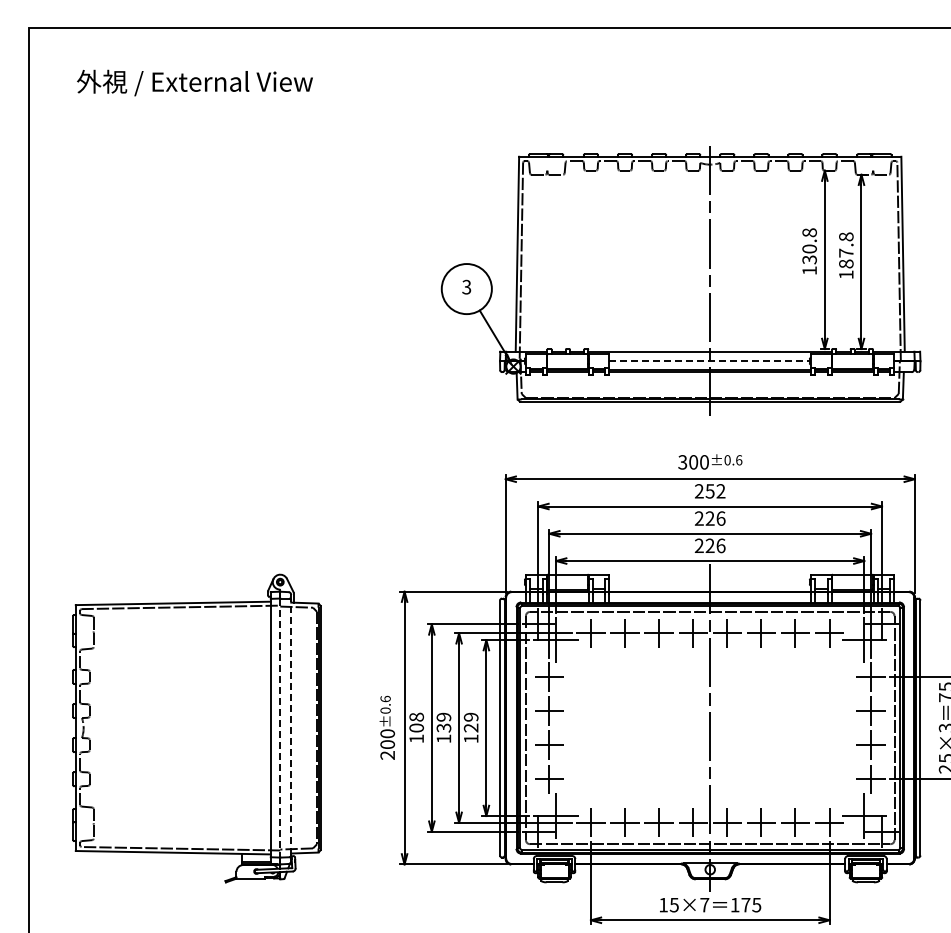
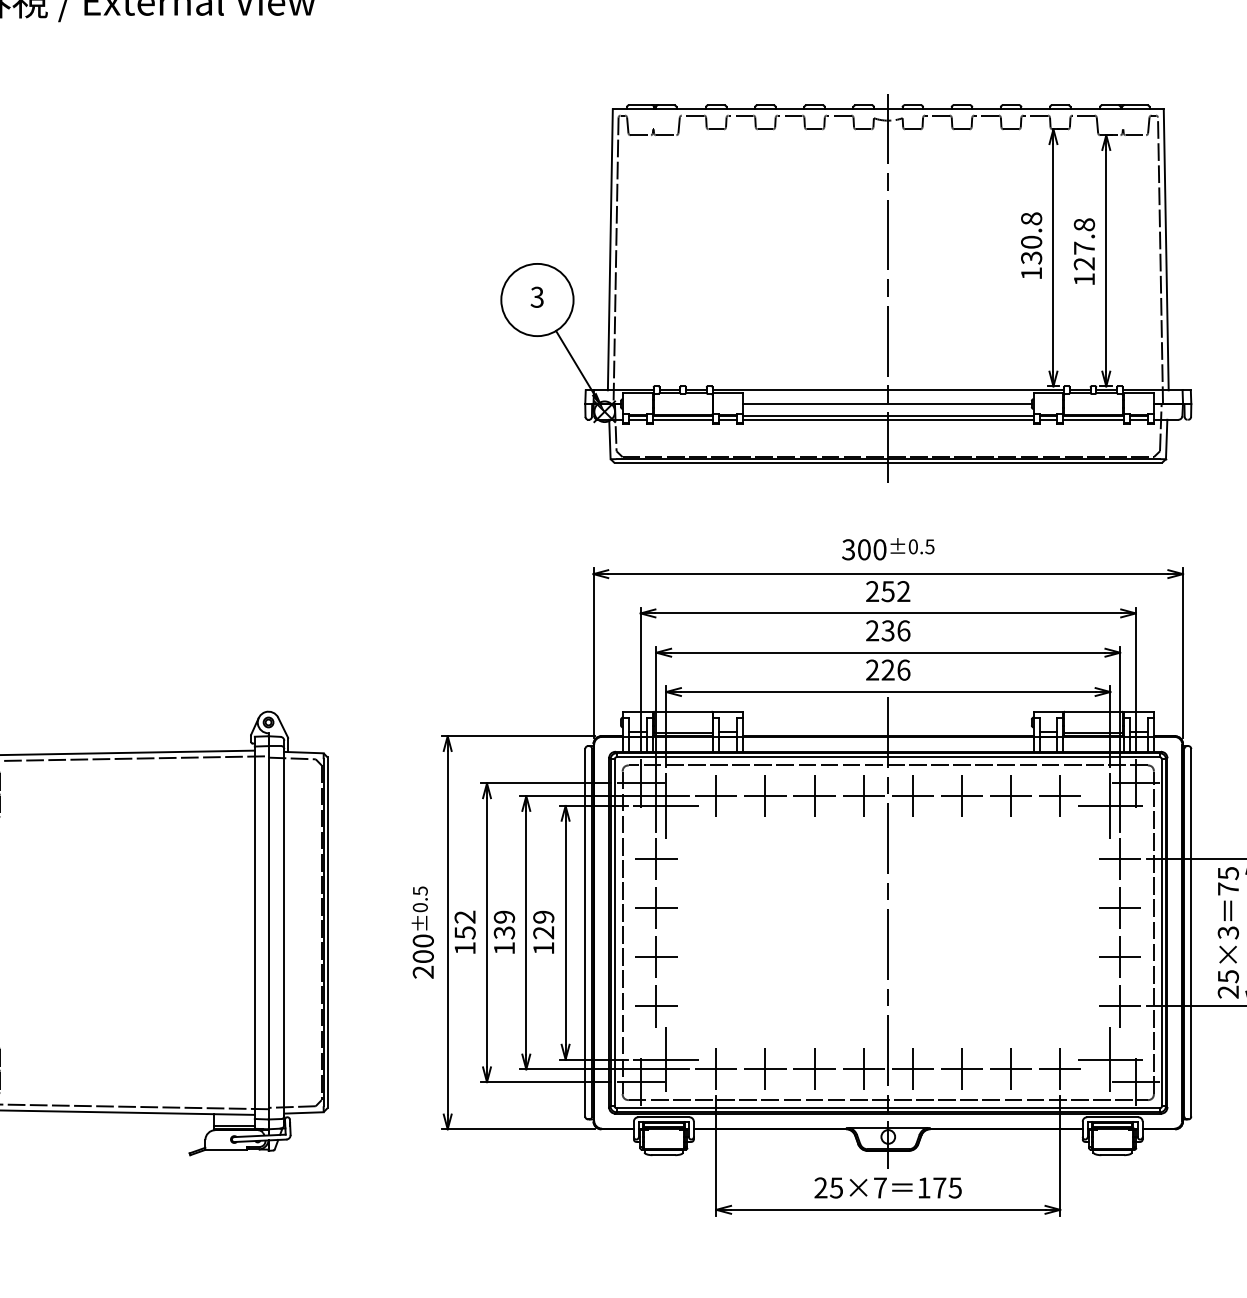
text: (846, 263) -> (1084, 263), 187.8 -> 127.8
line: (710, 361) -> (888, 404), dashed -> solid
text: (739, 460) -> (930, 547), ±0.6 -> ±0.5
text: (709, 518) -> (887, 630), 226 -> 236
text: (385, 698) -> (420, 890), ±0.6 -> ±0.5
text: (416, 722) -> (464, 924), 108 -> 152
line: (291, 727) -> (284, 931), dashed -> solid
line: (280, 728) -> (268, 933), dashed -> solid
text: (663, 904) -> (820, 1187), 15×7 -> 25×7

